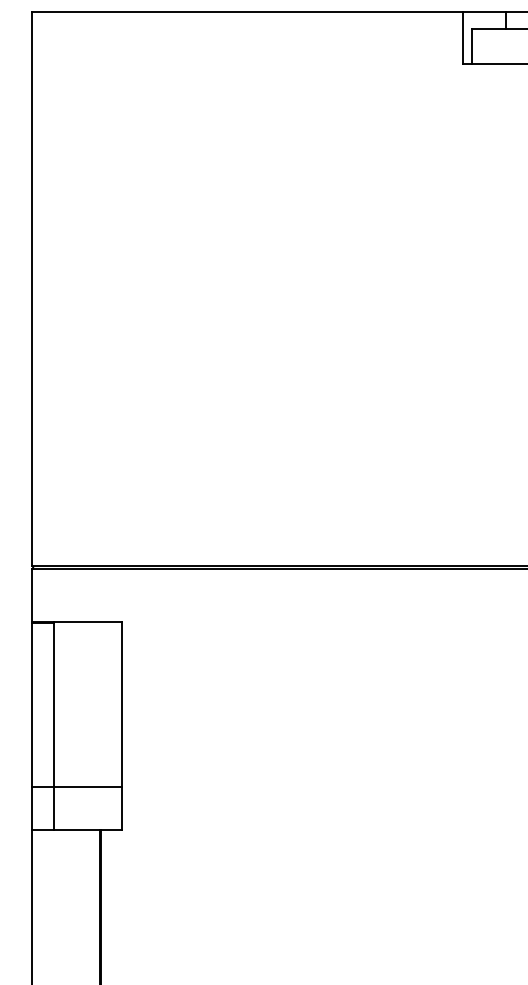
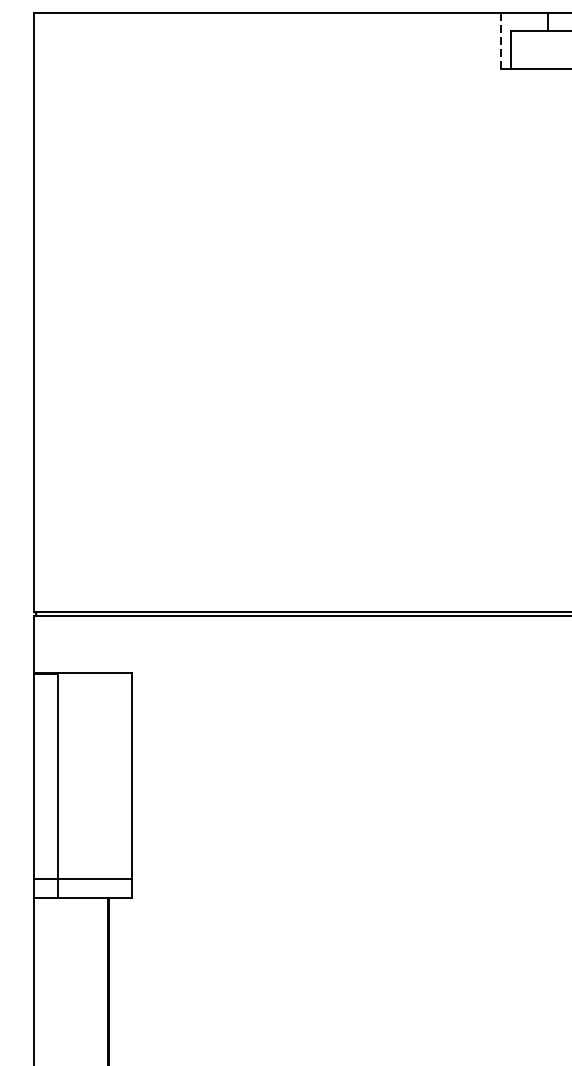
line: (463, 37) -> (501, 40), solid -> dashed
line: (76, 786) -> (83, 879), moved

